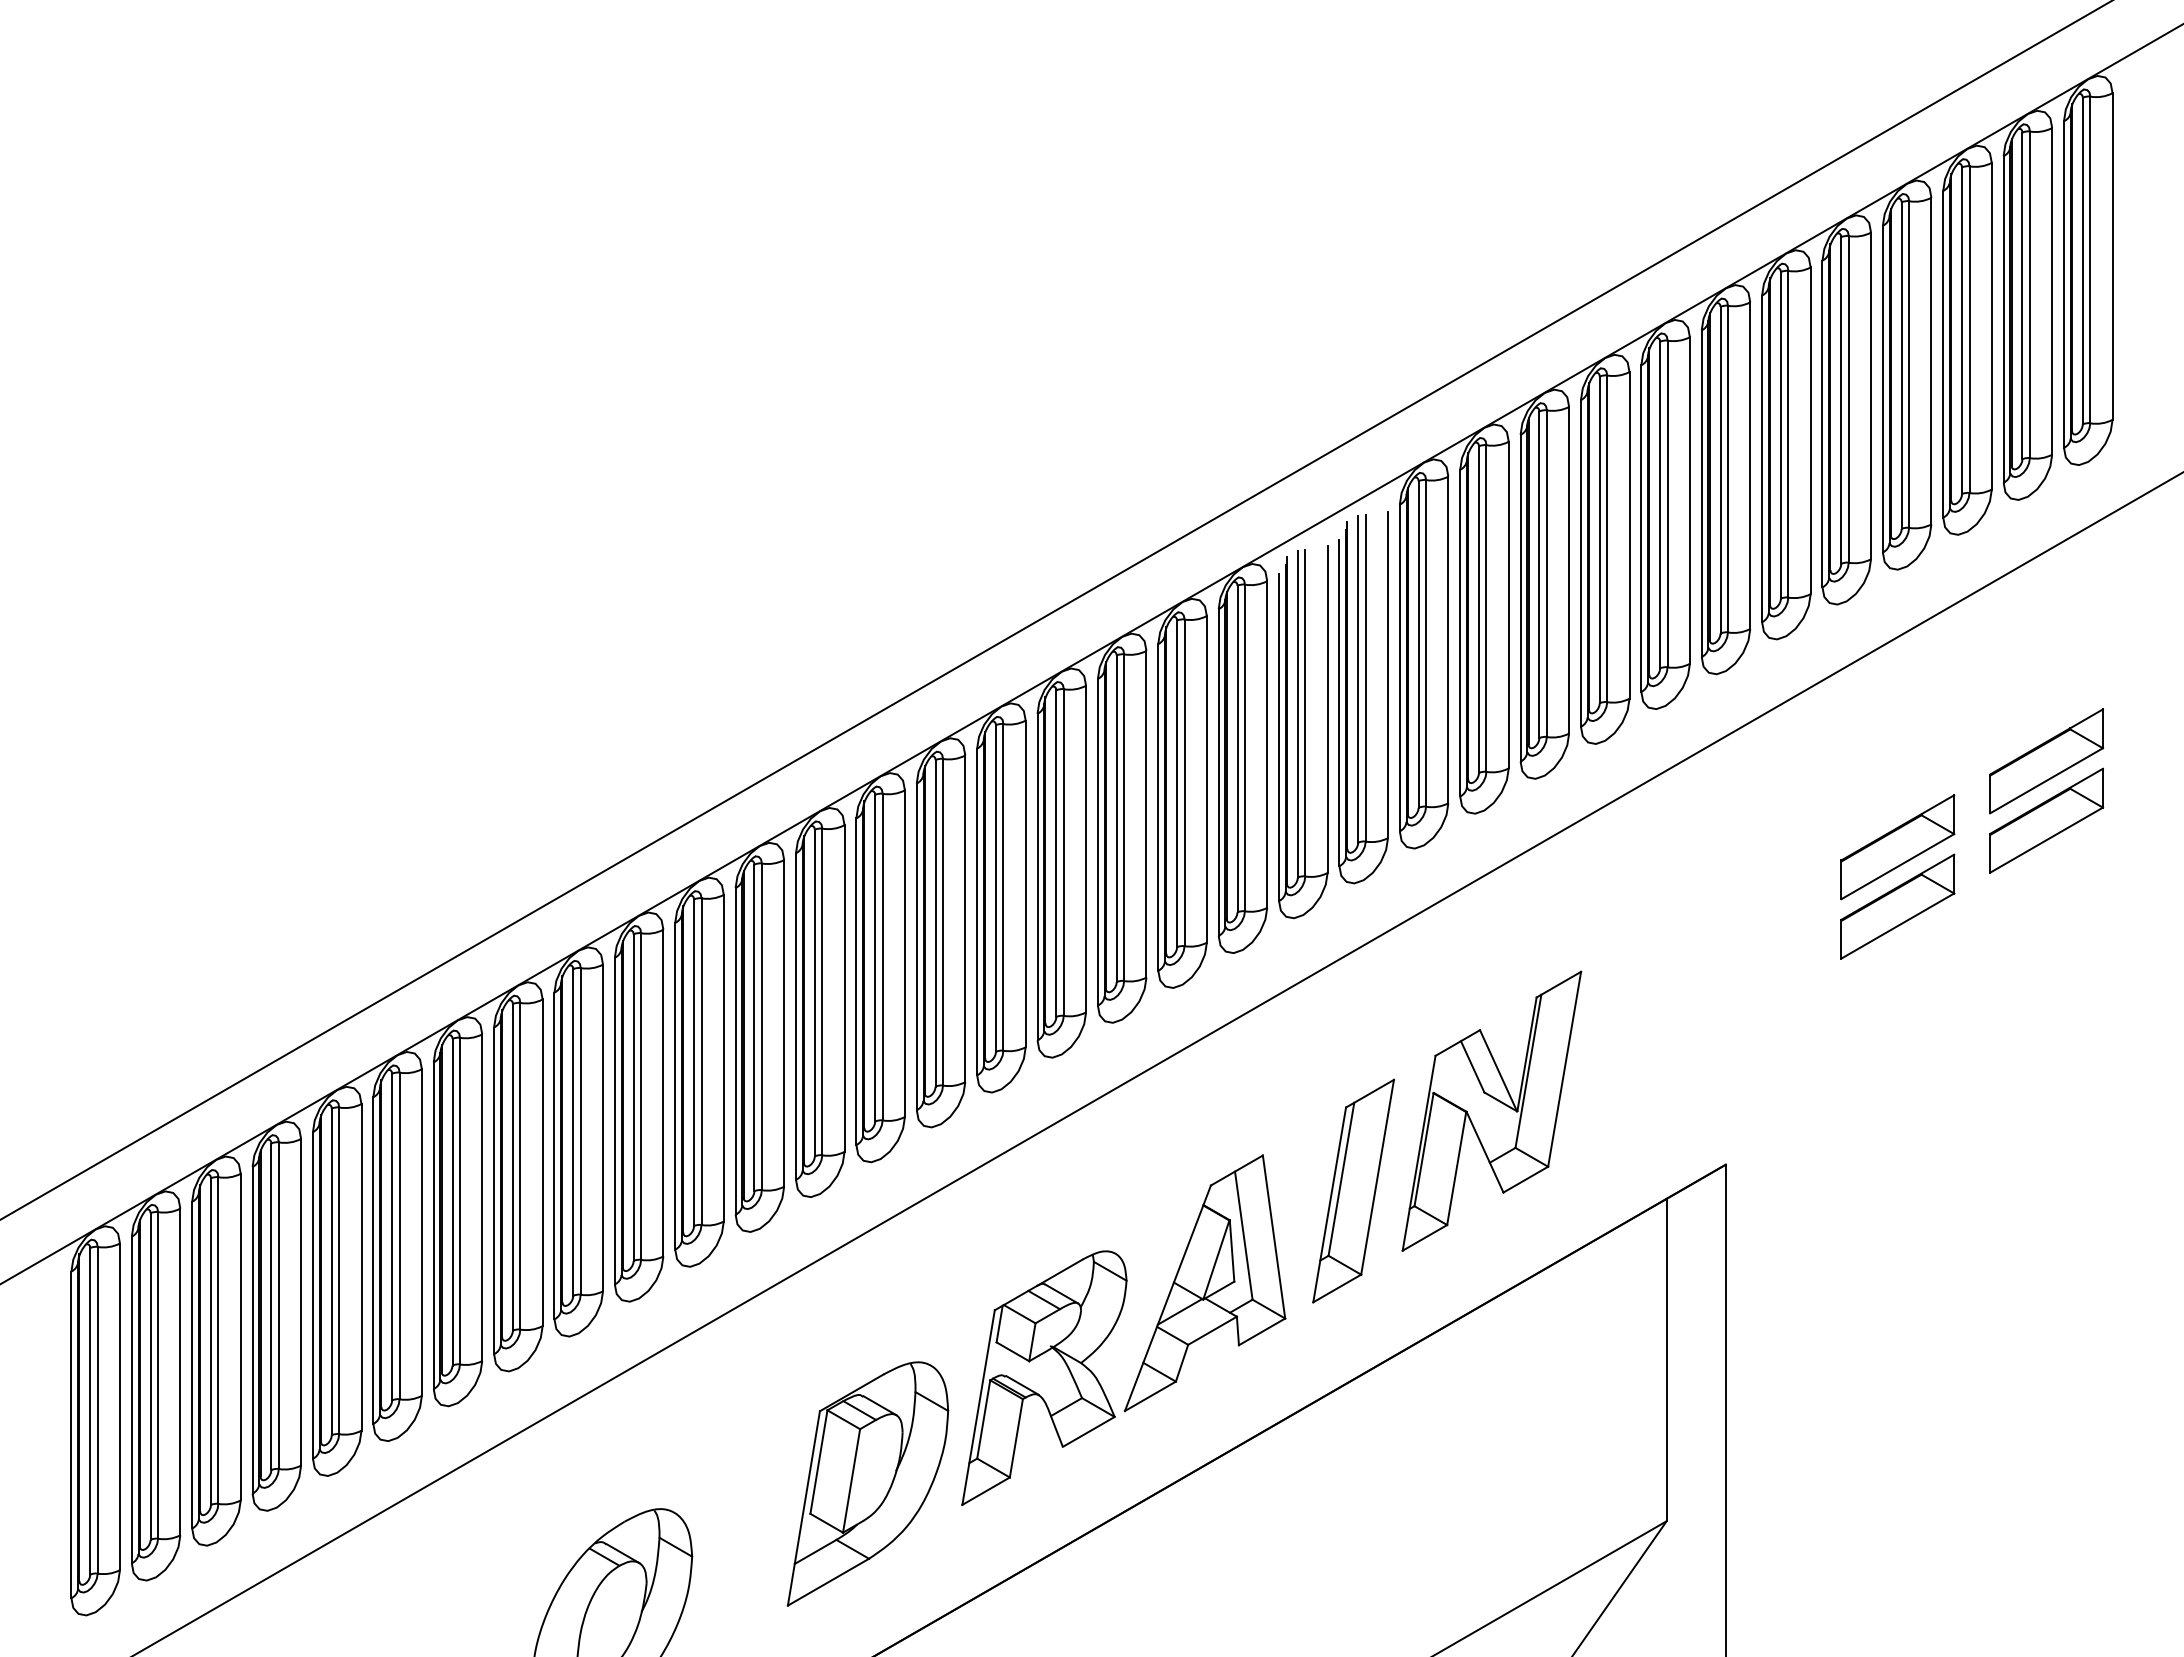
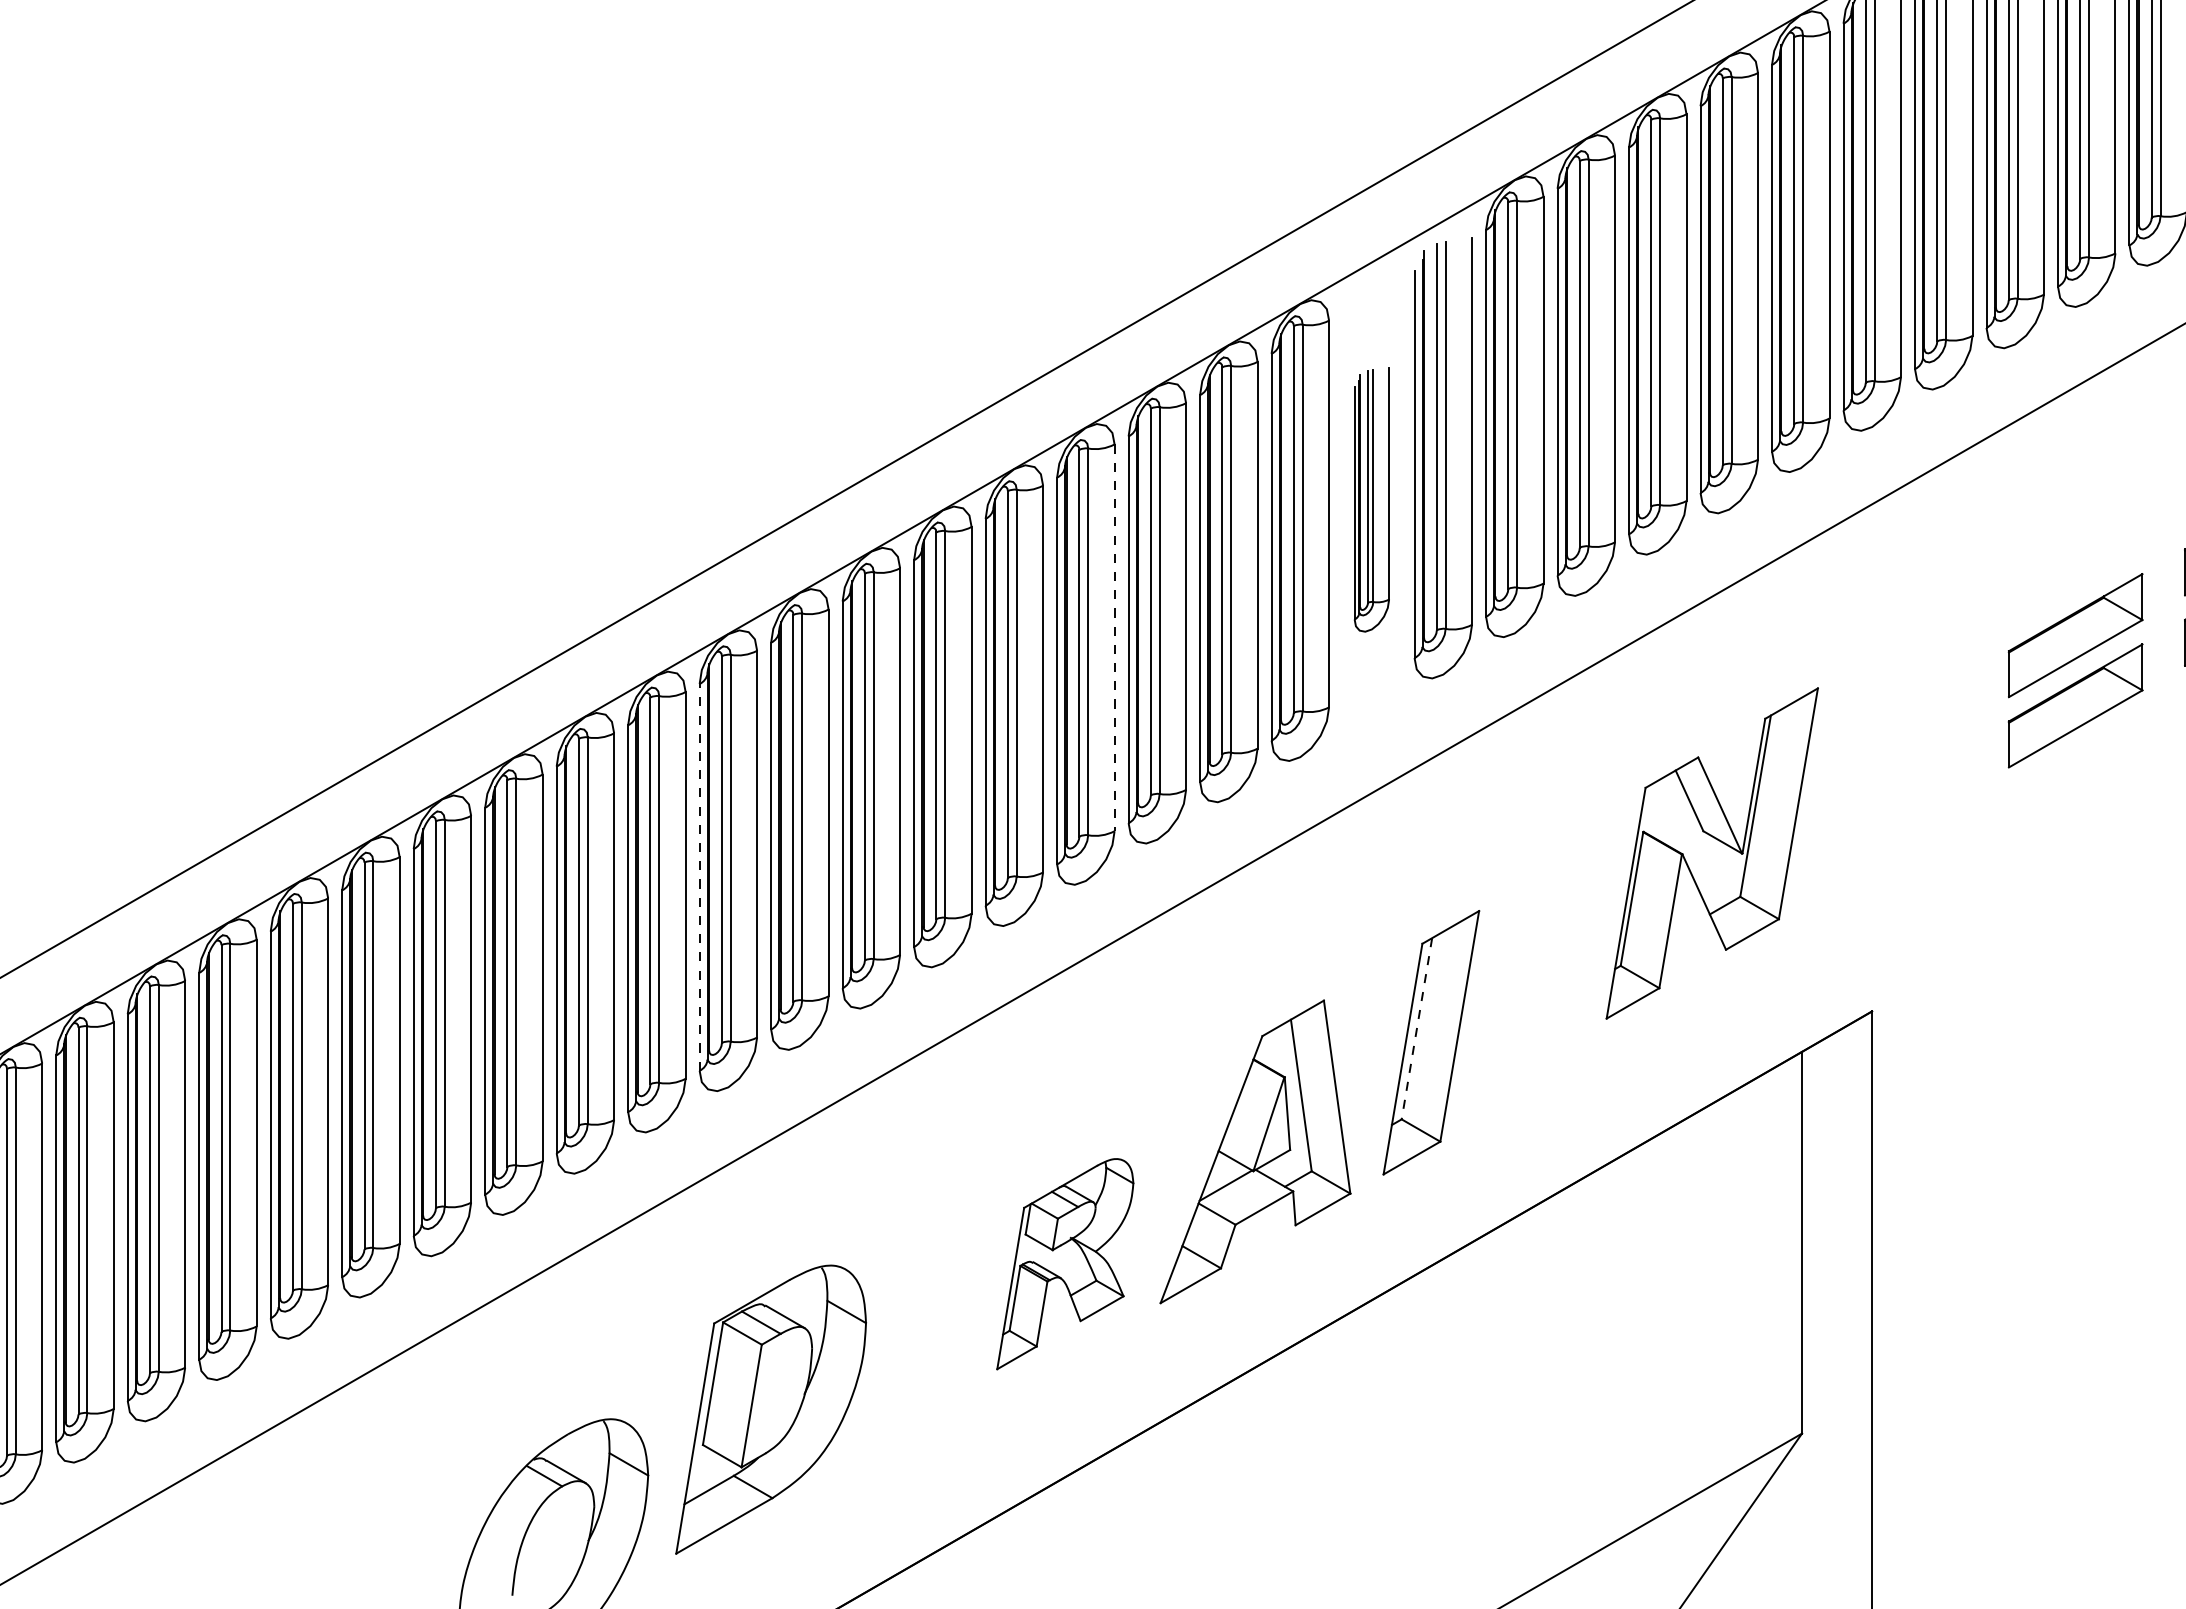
part: (1303, 732) -> (1372, 499), size x0.6
line: (1086, 849) -> (1115, 638), solid -> dashed
line: (735, 1050) -> (699, 876), solid -> dashed
part: (1491, 1110) -> (1711, 852), moved
line: (1341, 1179) -> (1417, 1029), solid -> dashed
part: (1044, 1377) -> (1065, 1263), size x0.7
part: (867, 1483) -> (770, 1409), moved

